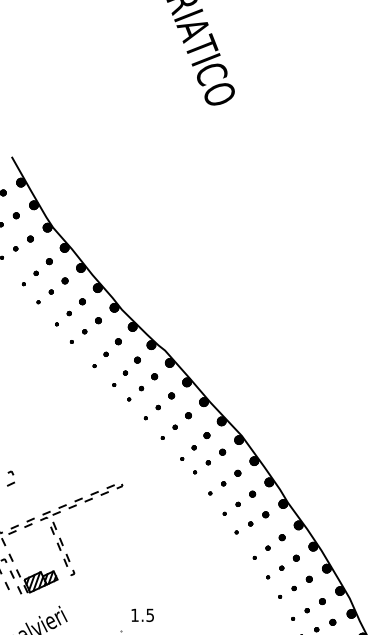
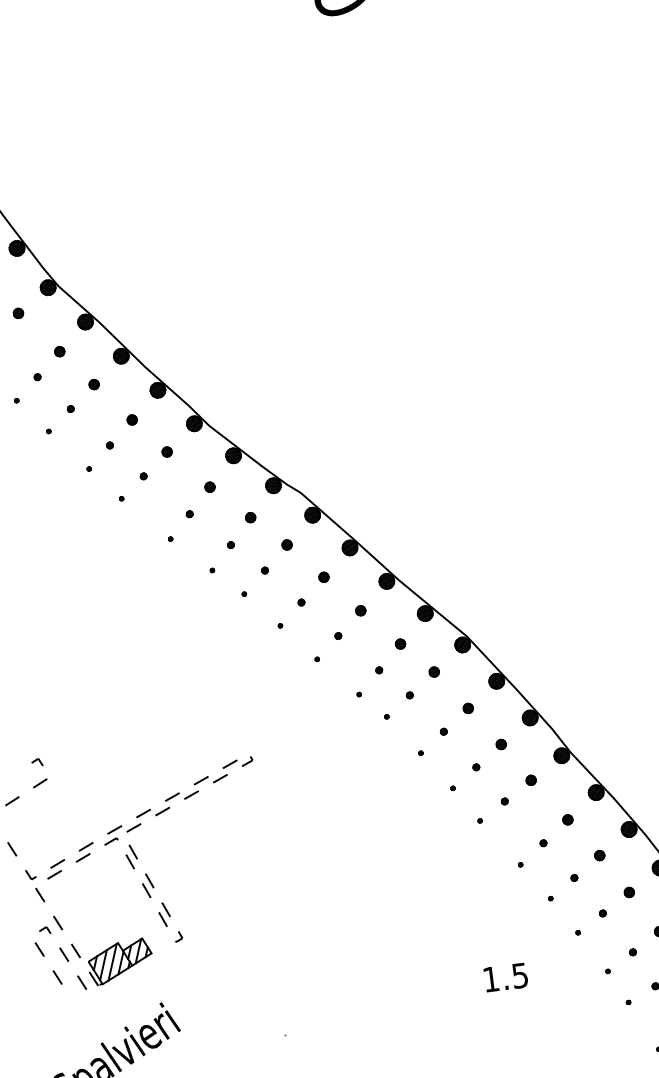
text: (142, 614) -> (505, 975), moved

